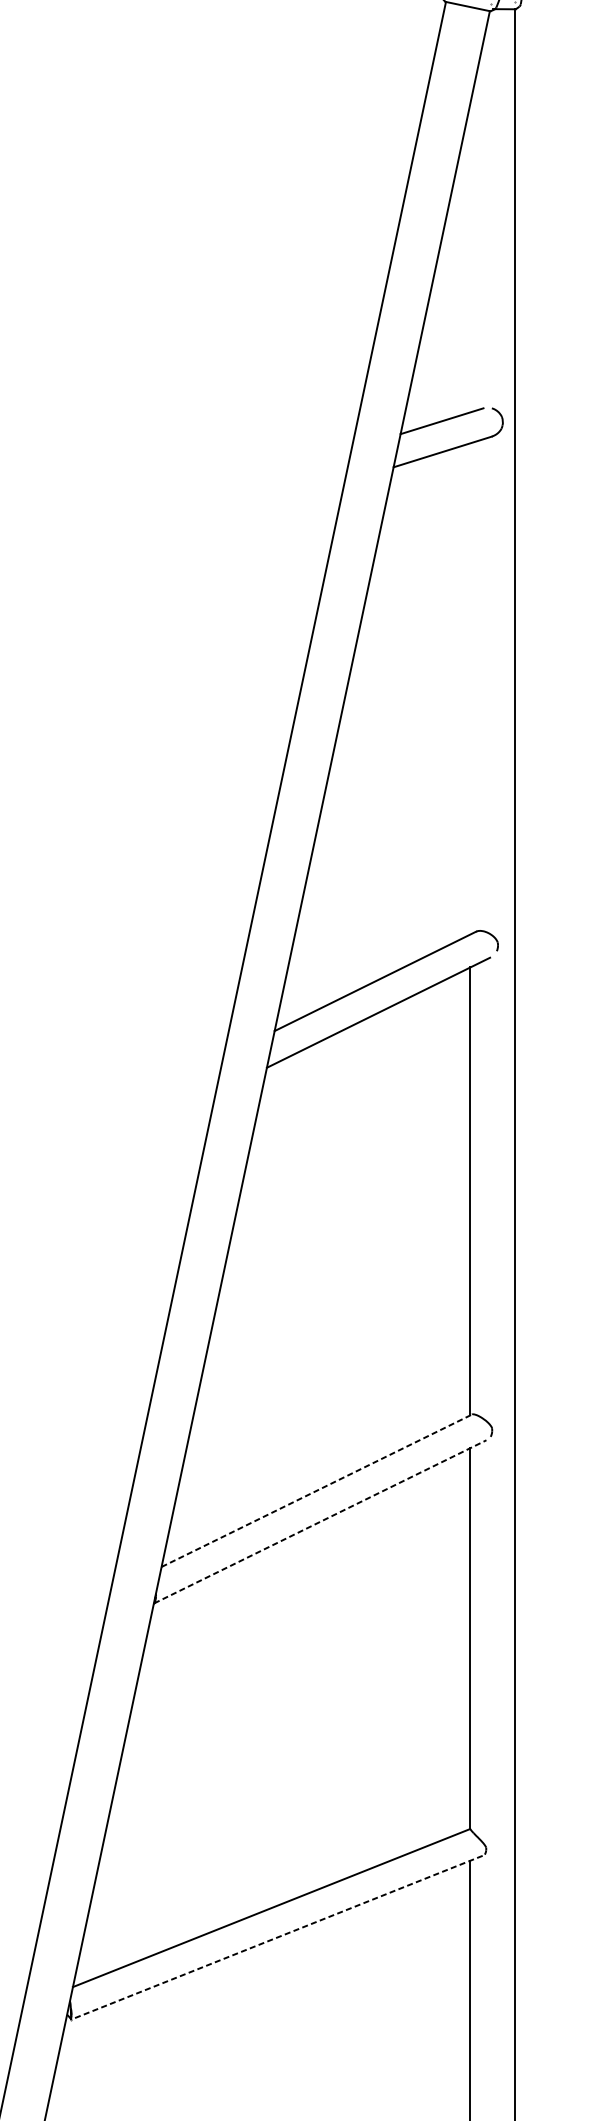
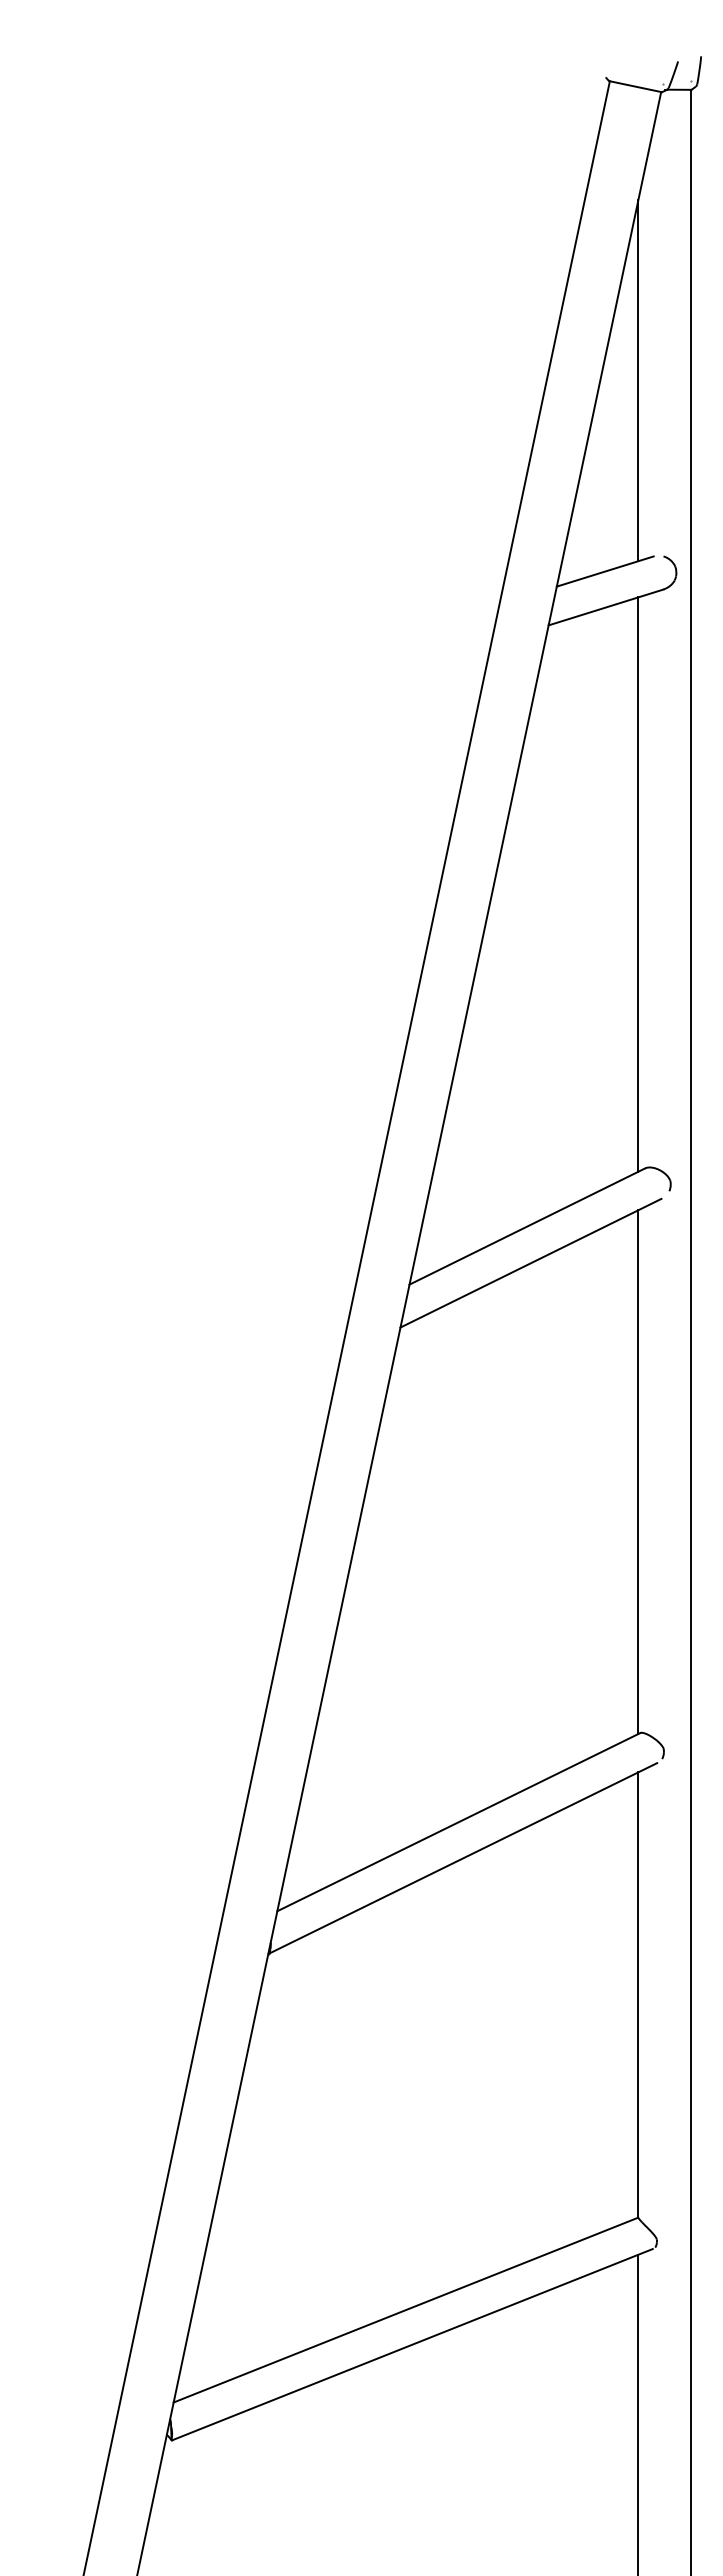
line: (470, 257) -> (638, 380), added
line: (470, 688) -> (638, 884), added
line: (317, 1490) -> (459, 1821), dashed -> solid
line: (320, 1521) -> (463, 1858), dashed -> solid
line: (277, 1937) -> (412, 2344), dashed -> solid

